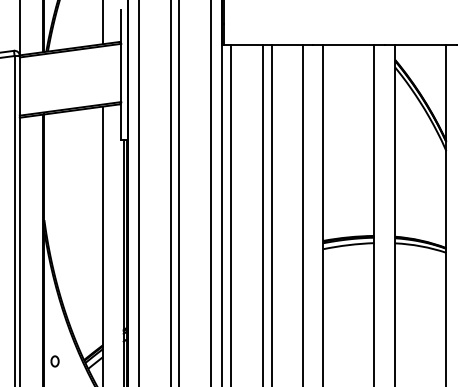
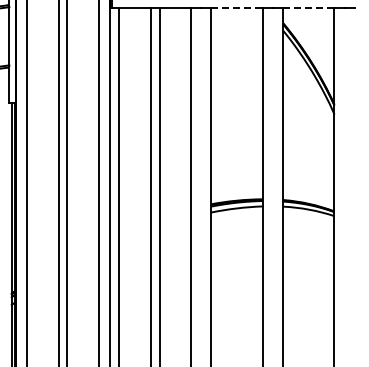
line: (348, 44) -> (236, 7), solid -> dashed
line: (420, 44) -> (308, 7), solid -> dashed

